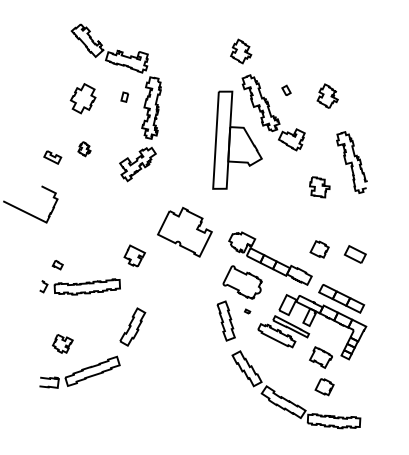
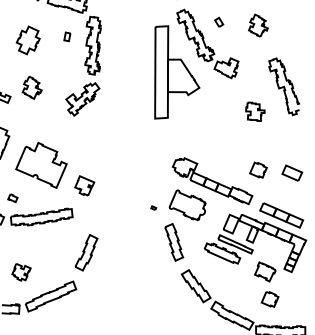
part: (84, 148) -> (32, 87), size x1.67
part: (184, 231) -> (40, 165), moved
part: (247, 311) -> (153, 208), moved

